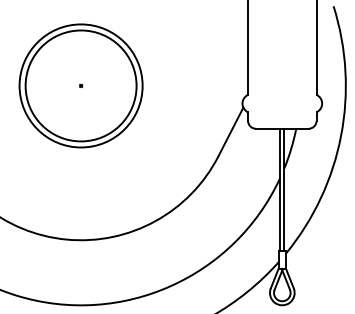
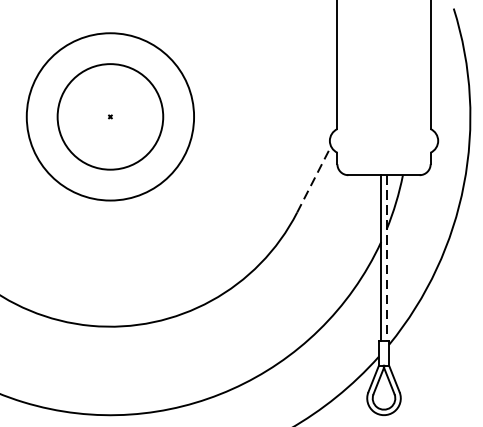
circle: (80, 85) -> (109, 116), size x0.7
line: (231, 131) -> (314, 178), solid -> dashed
line: (284, 190) -> (386, 259), solid -> dashed

